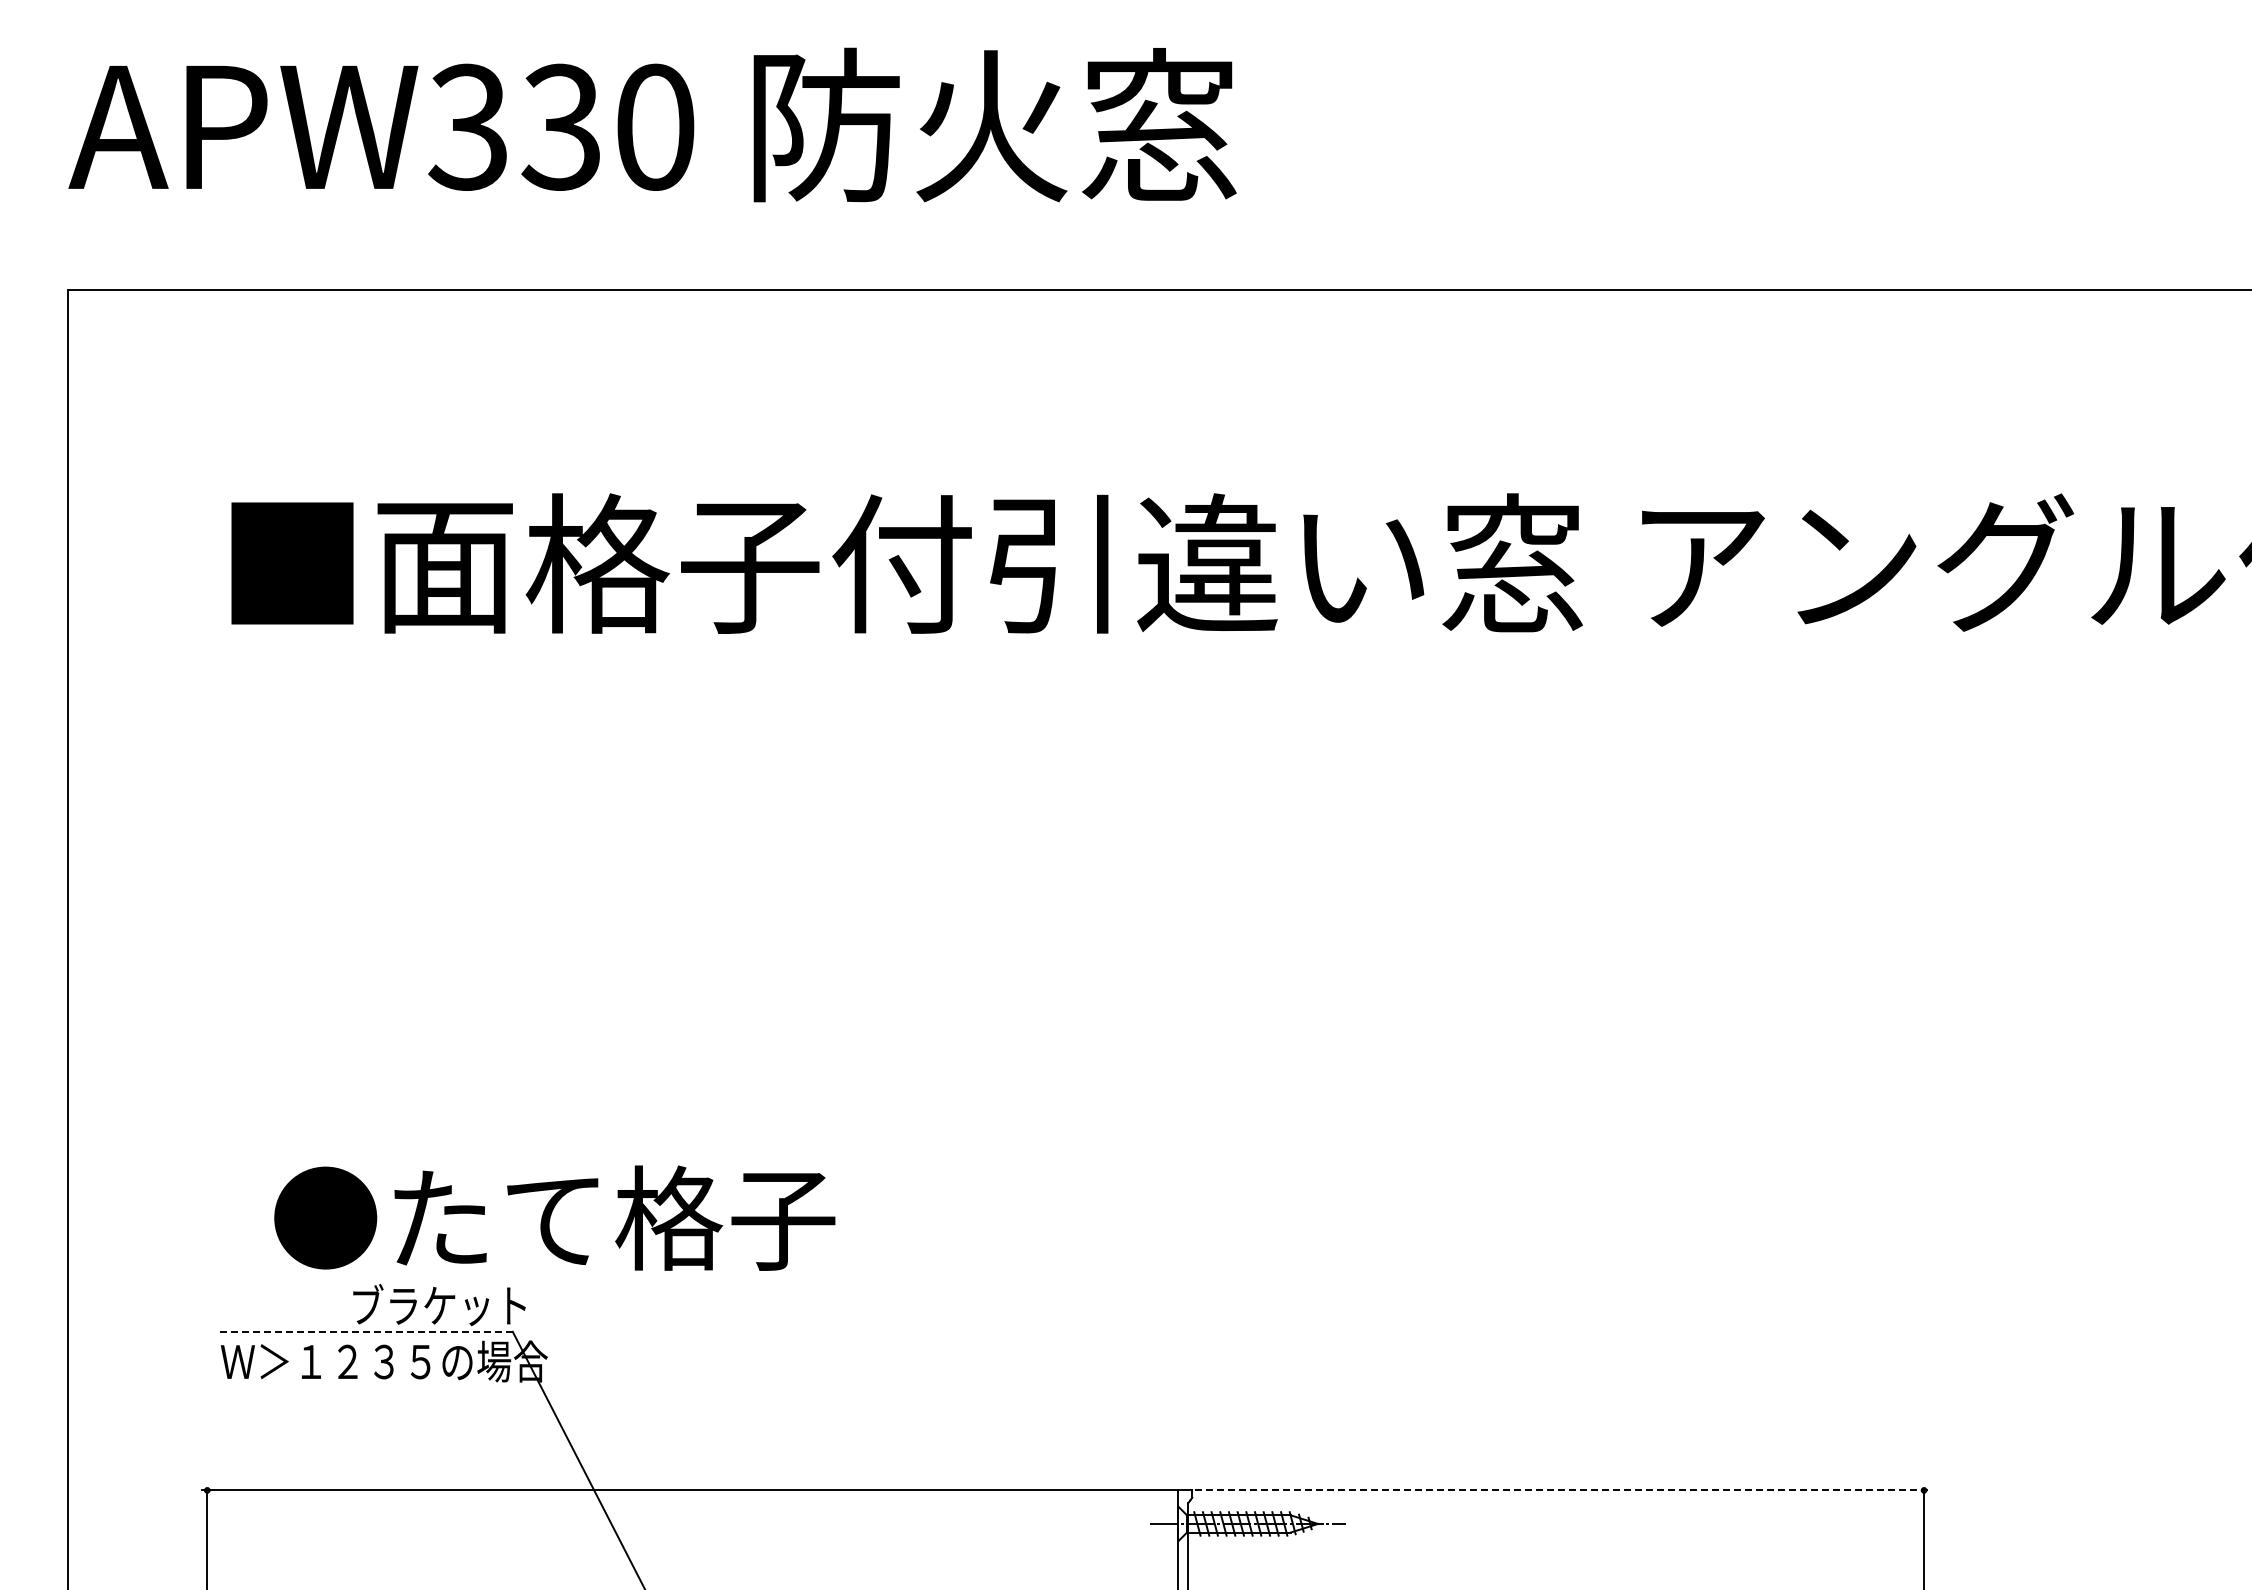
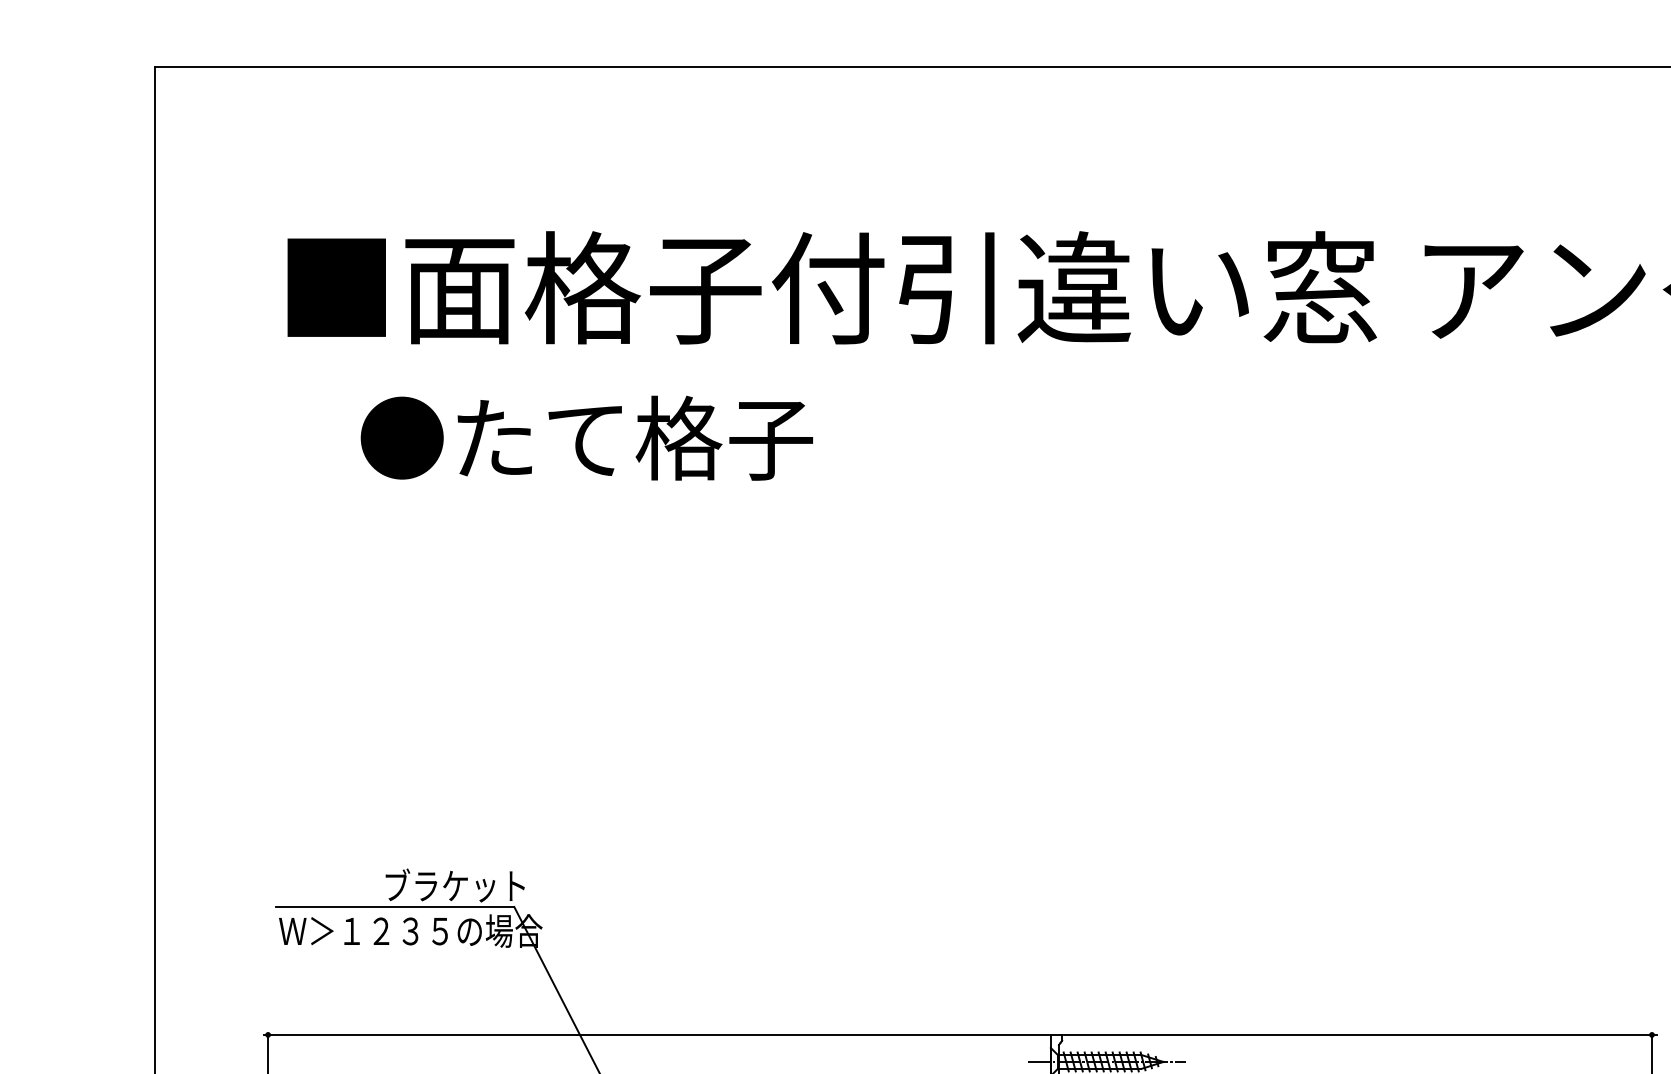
text: (554, 1217) -> (586, 437), moved
line: (364, 1331) -> (394, 906), dashed -> solid
line: (1562, 1490) -> (1360, 1035), dashed -> solid

